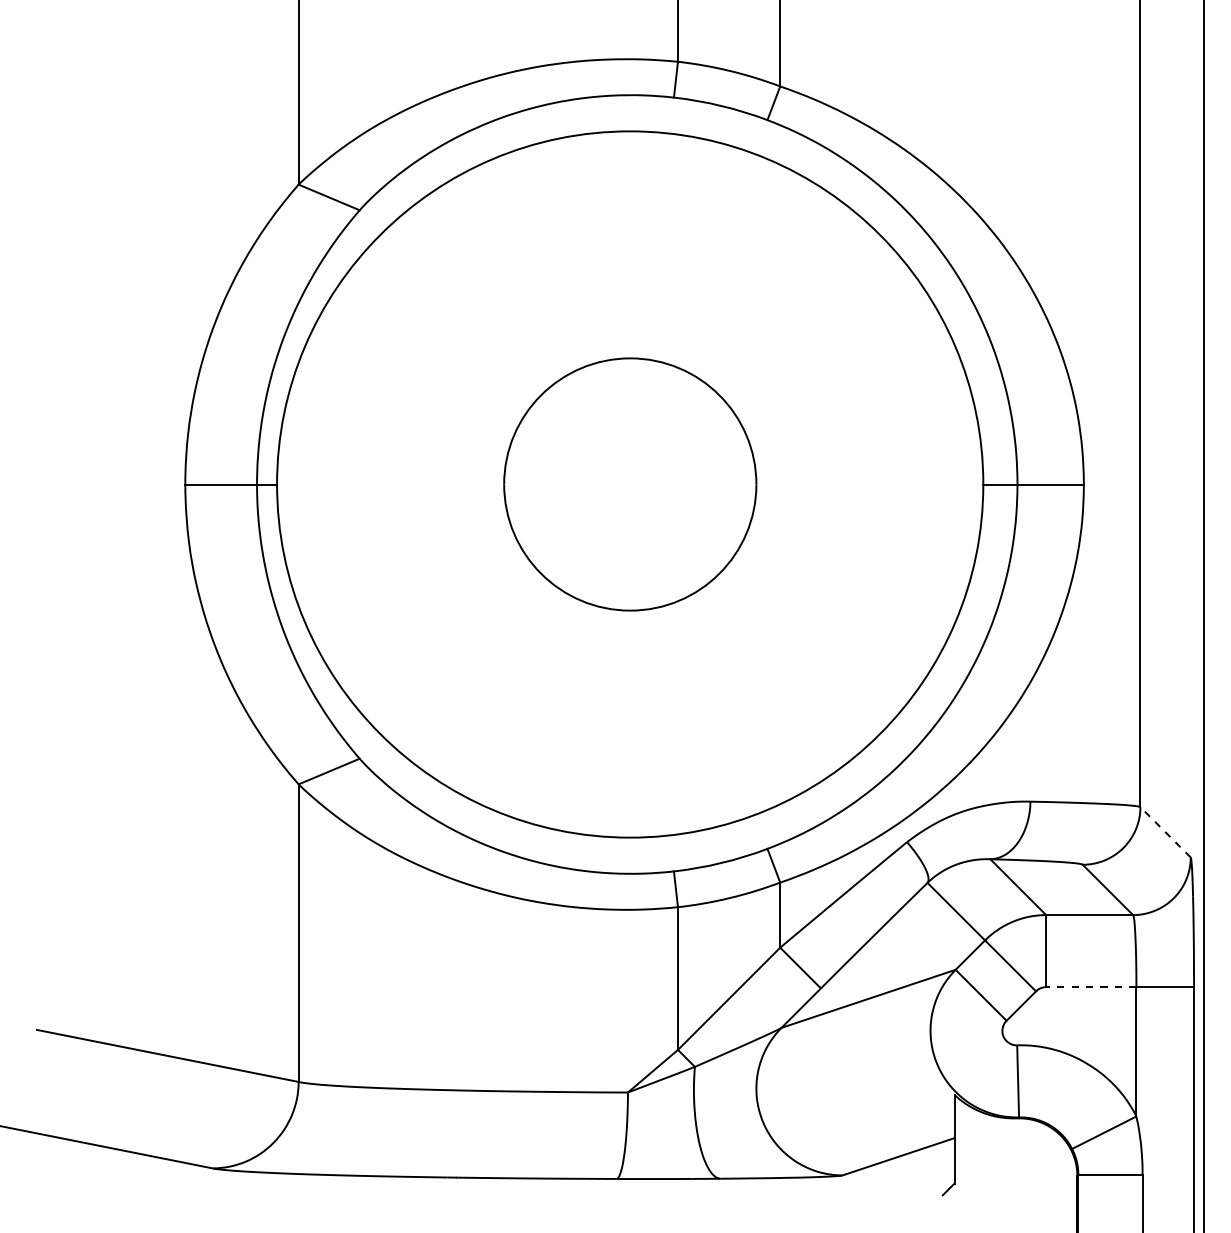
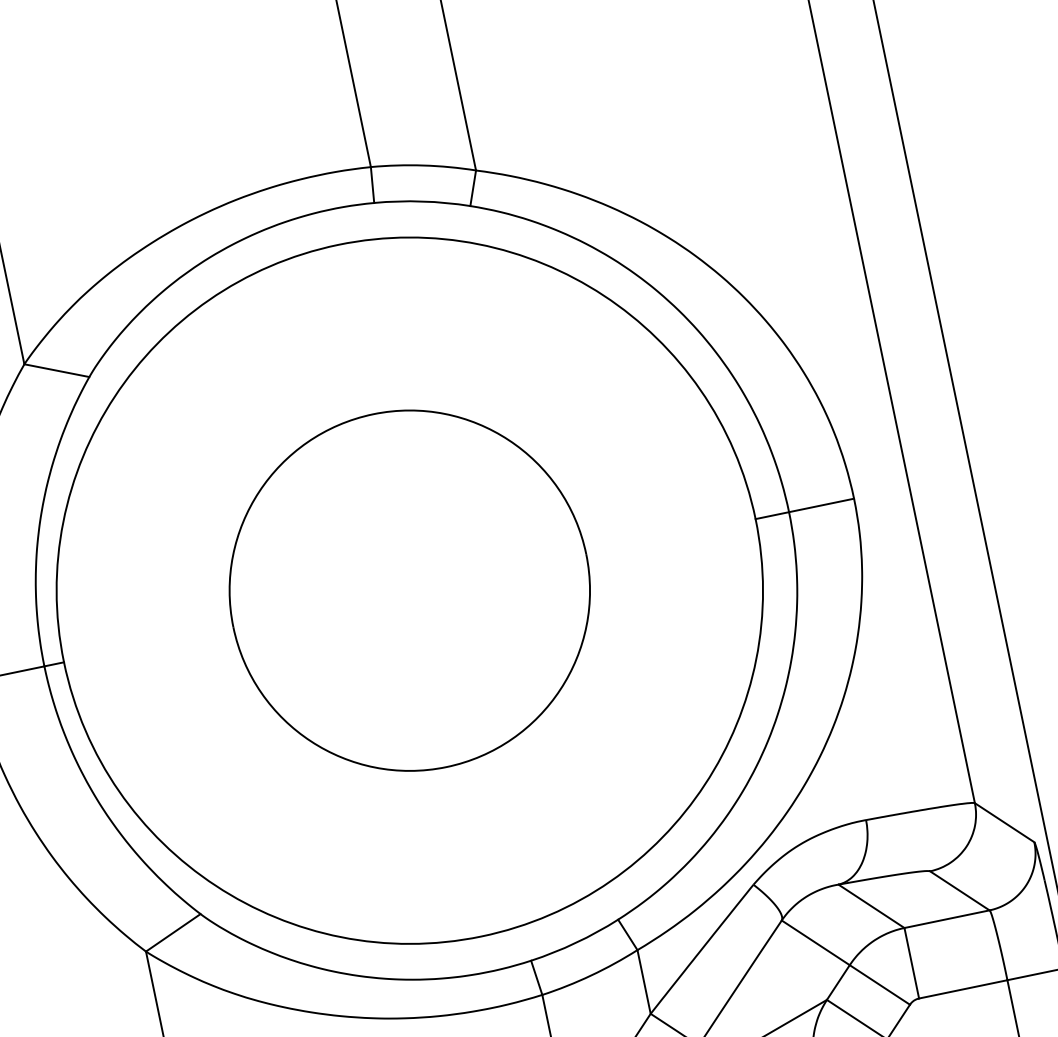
part: (630, 484) -> (410, 590), size x1.43
line: (1165, 832) -> (1004, 822), dashed -> solid
line: (1090, 987) -> (962, 989), dashed -> solid

